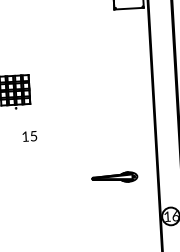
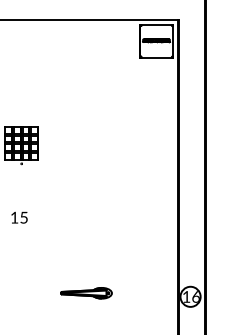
text: (29, 136) -> (19, 217), moved
part: (114, 177) -> (86, 293), moved

